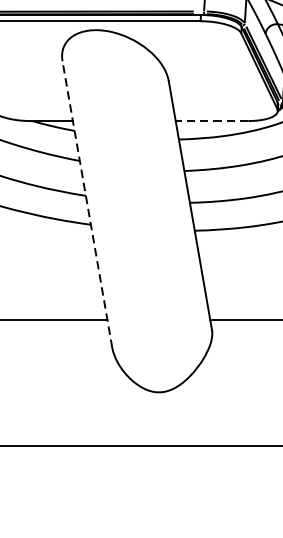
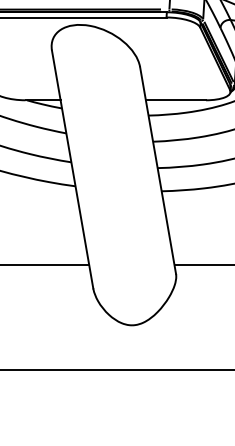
line: (211, 121) -> (175, 100), dashed -> solid
line: (87, 204) -> (72, 169), dashed -> solid

